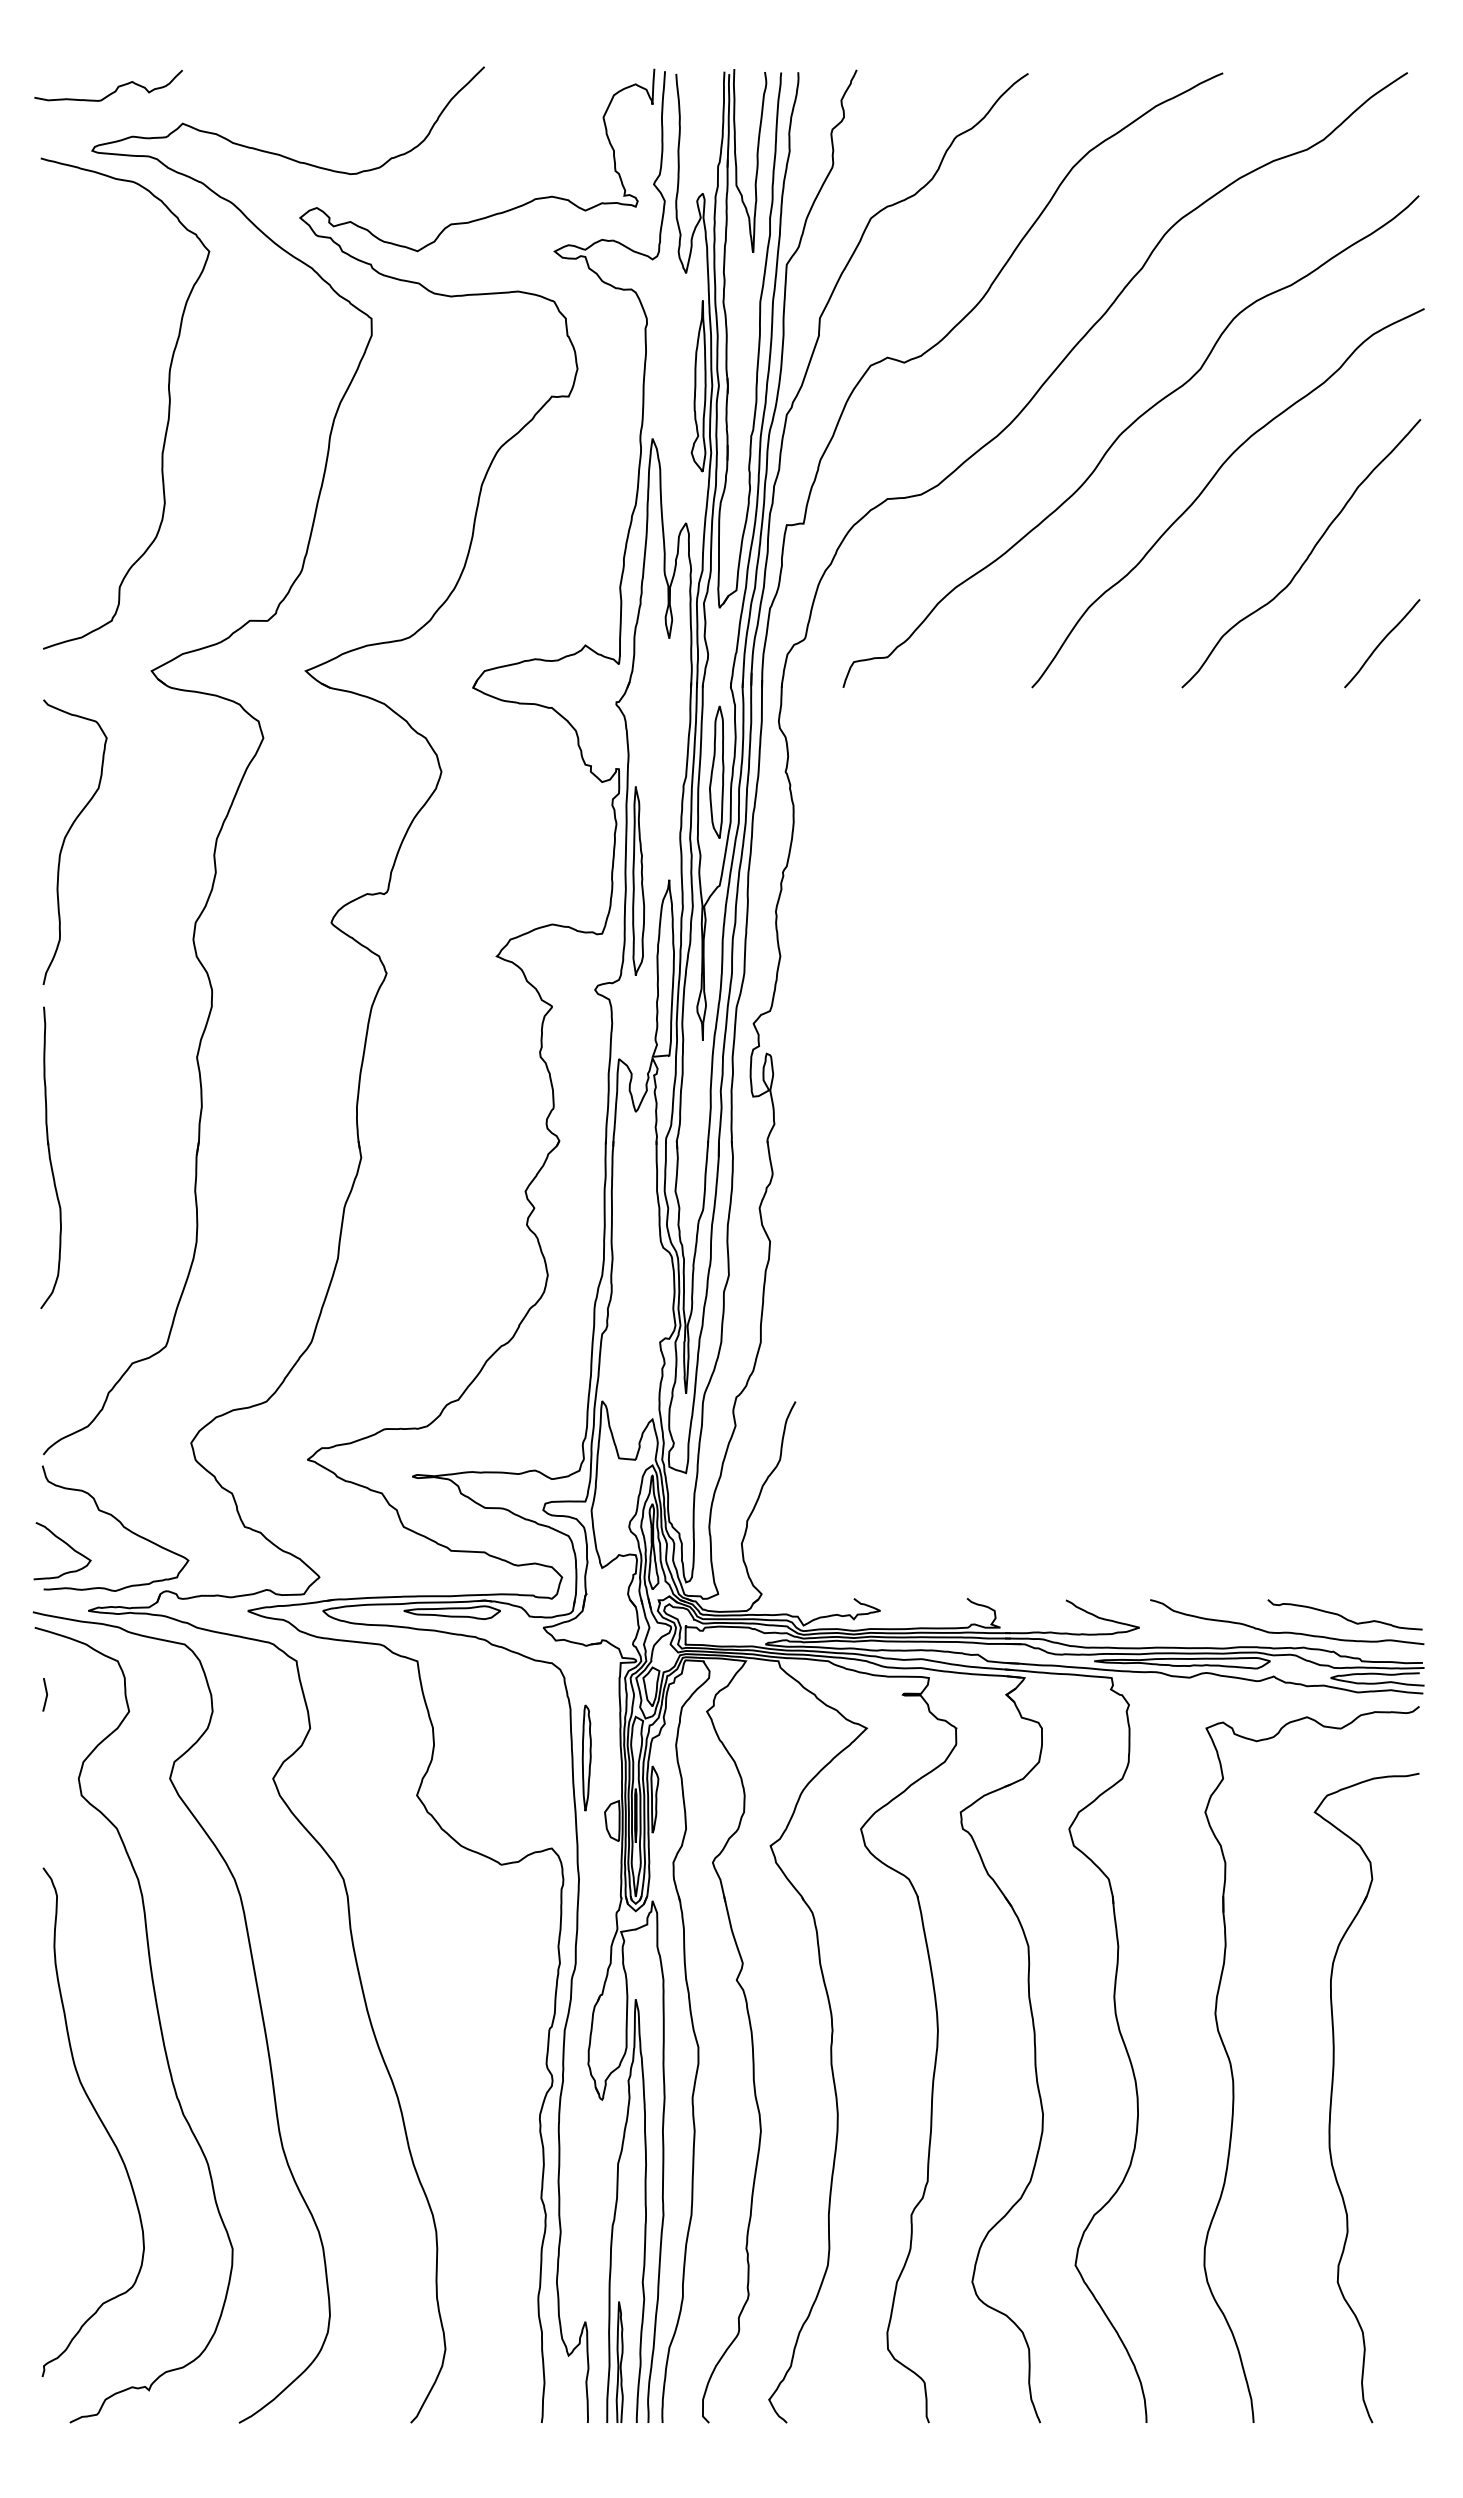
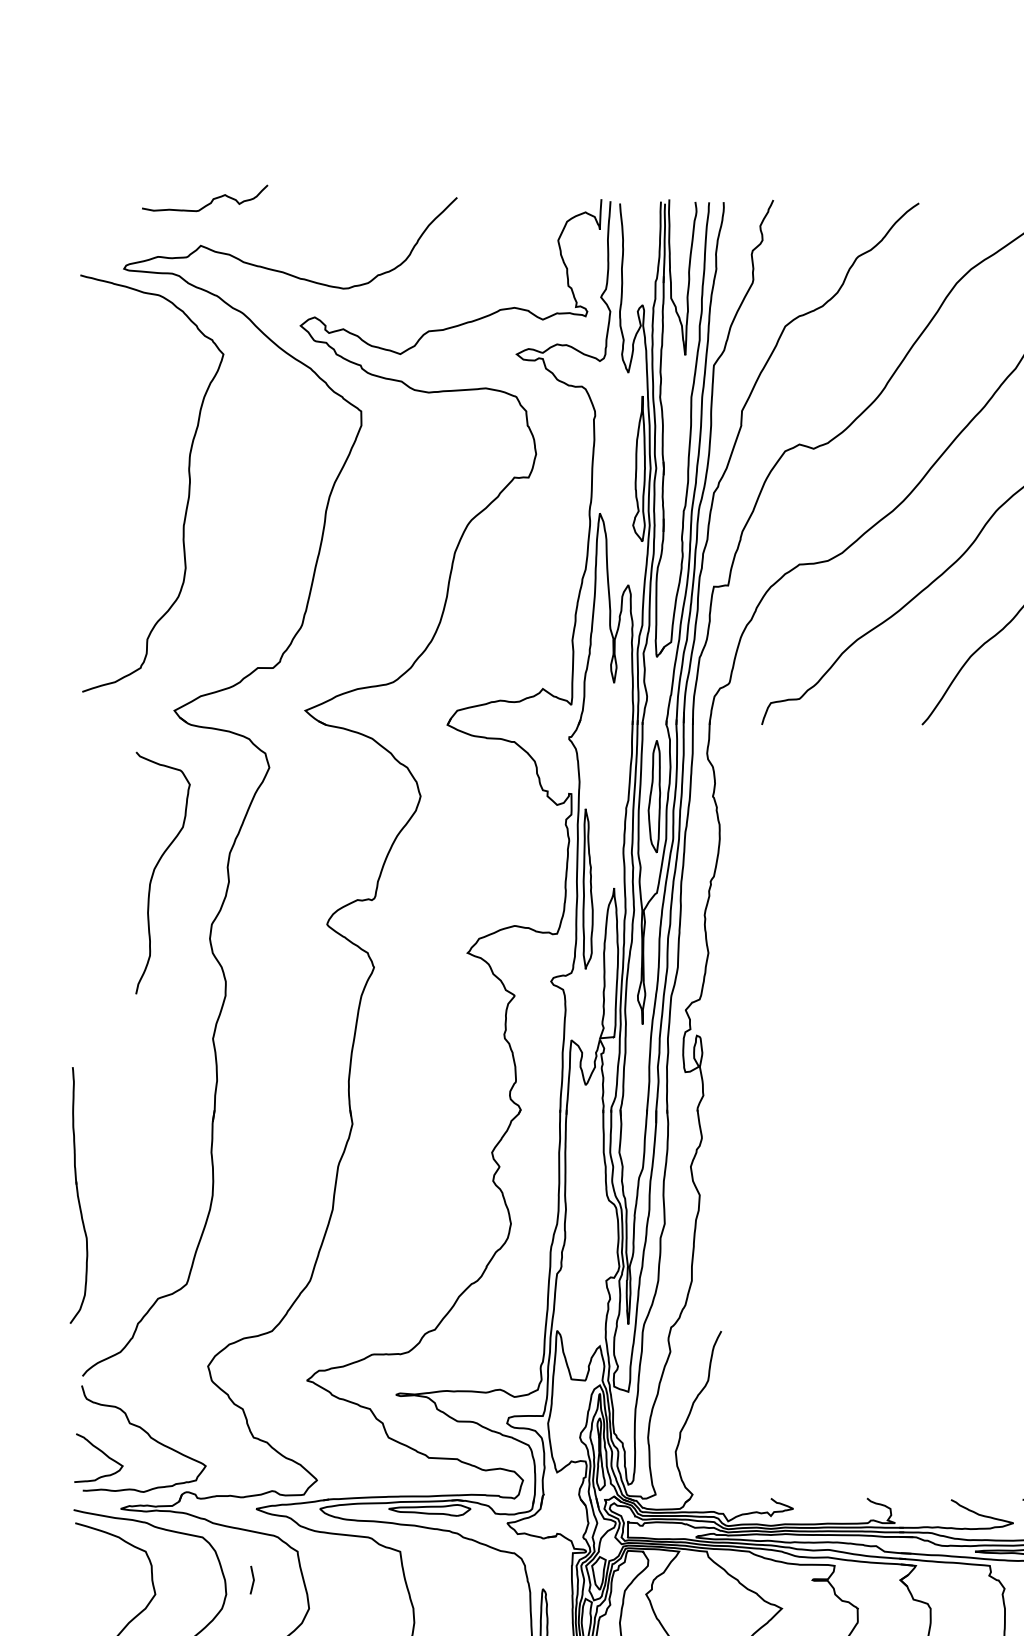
curve: (111, 92) -> (207, 204), moved
curve: (66, 837) -> (155, 869), moved
part: (50, 1157) -> (78, 1195), moved
curve: (46, 1694) -> (253, 1579), moved

